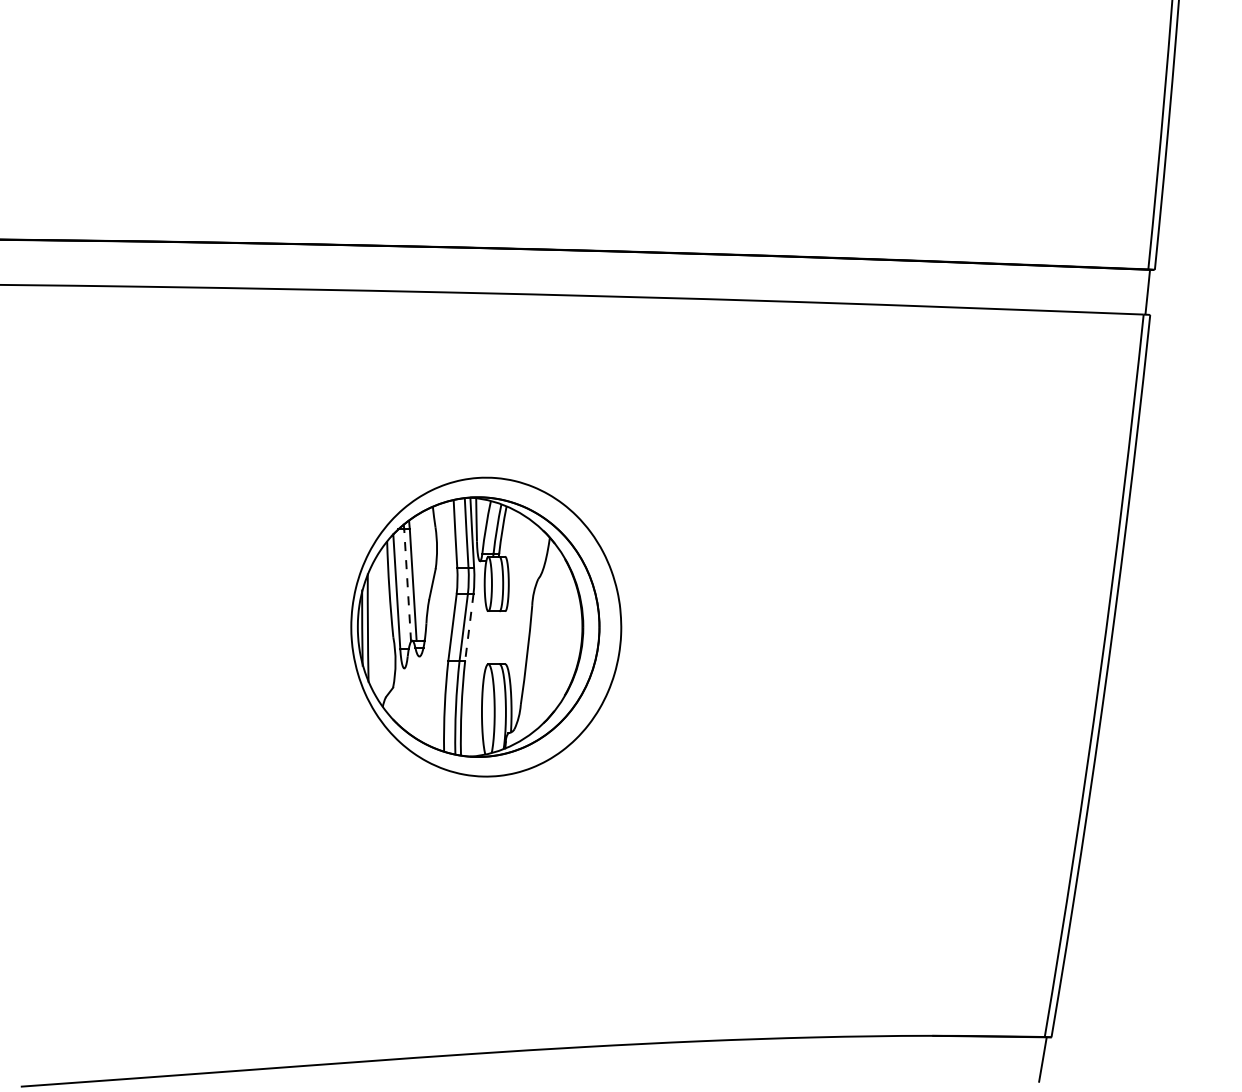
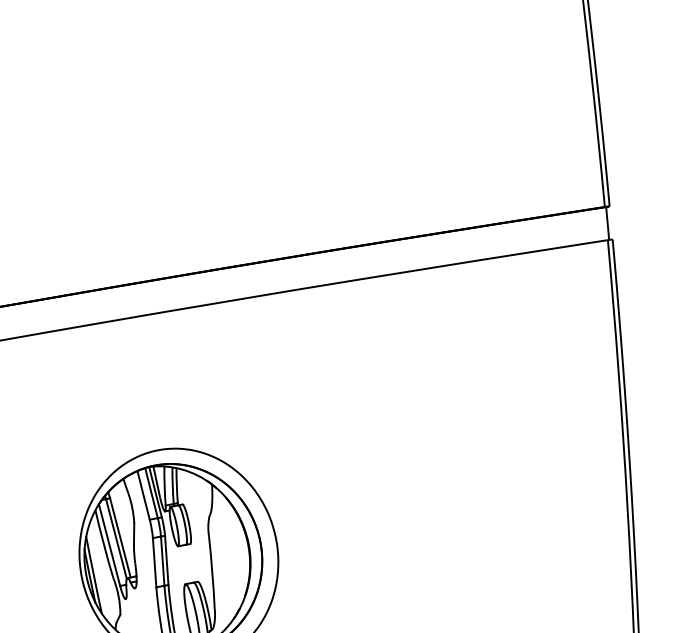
line: (407, 585) -> (116, 539), dashed -> solid
line: (469, 627) -> (166, 560), dashed -> solid

